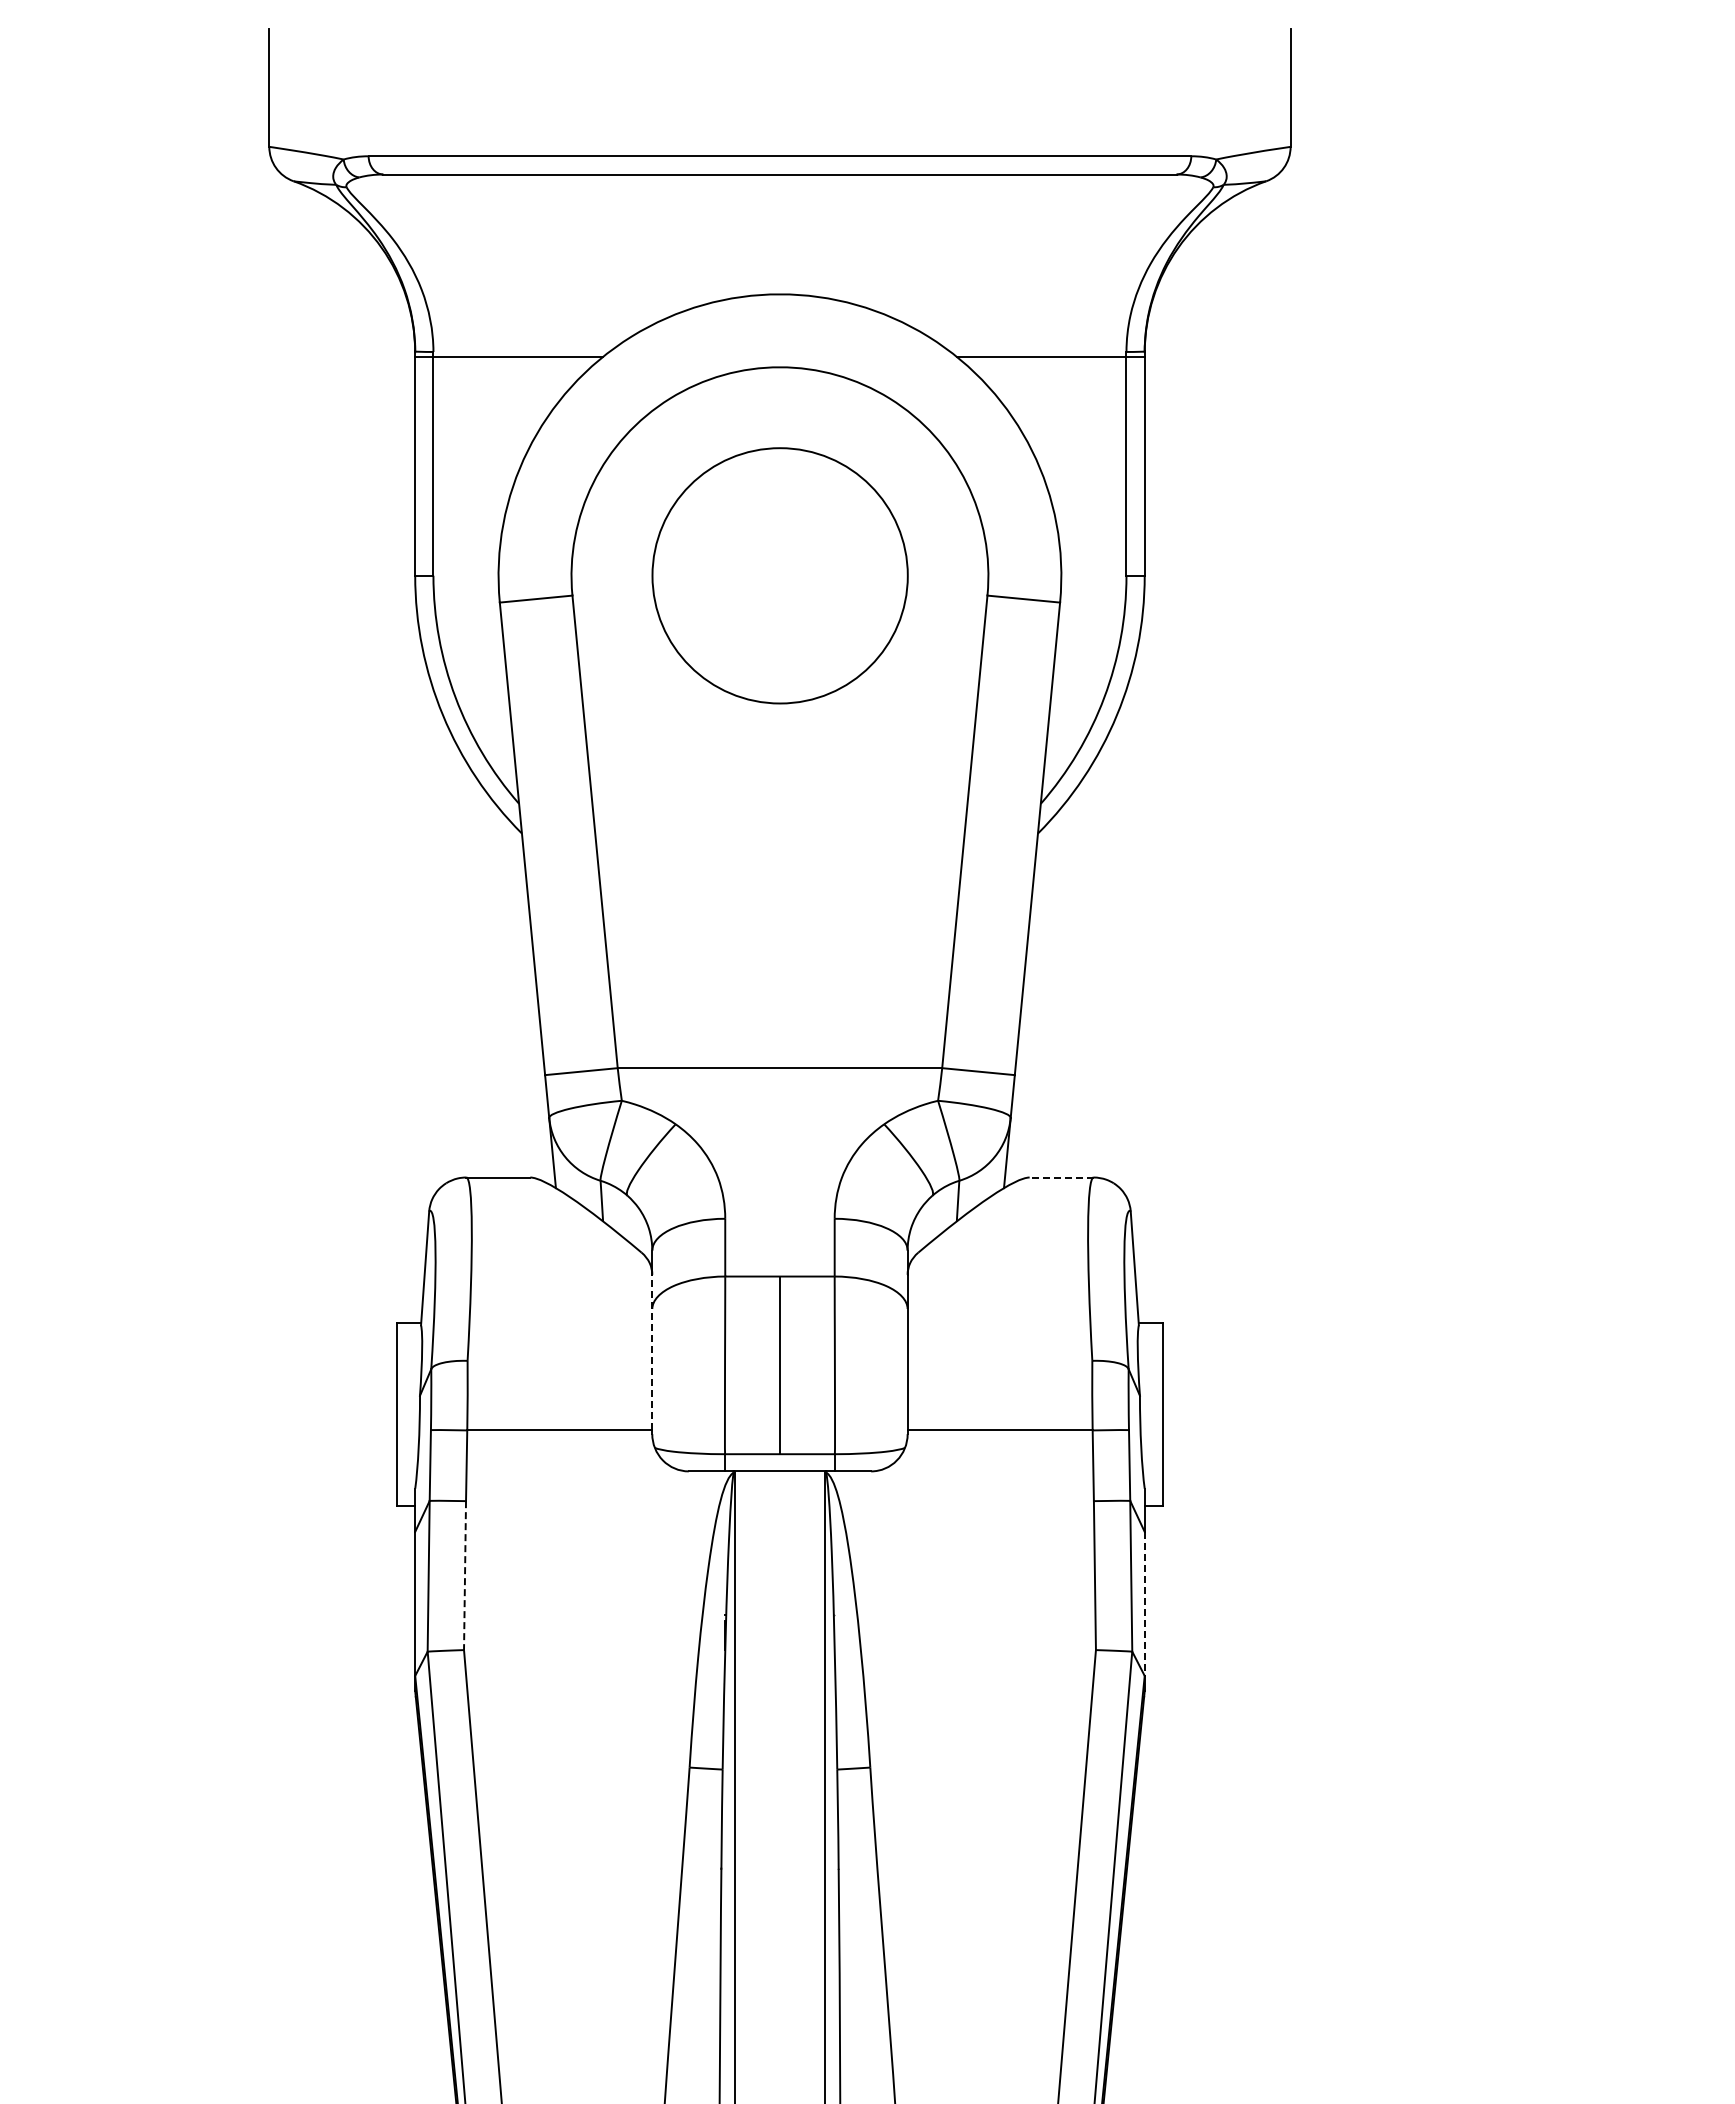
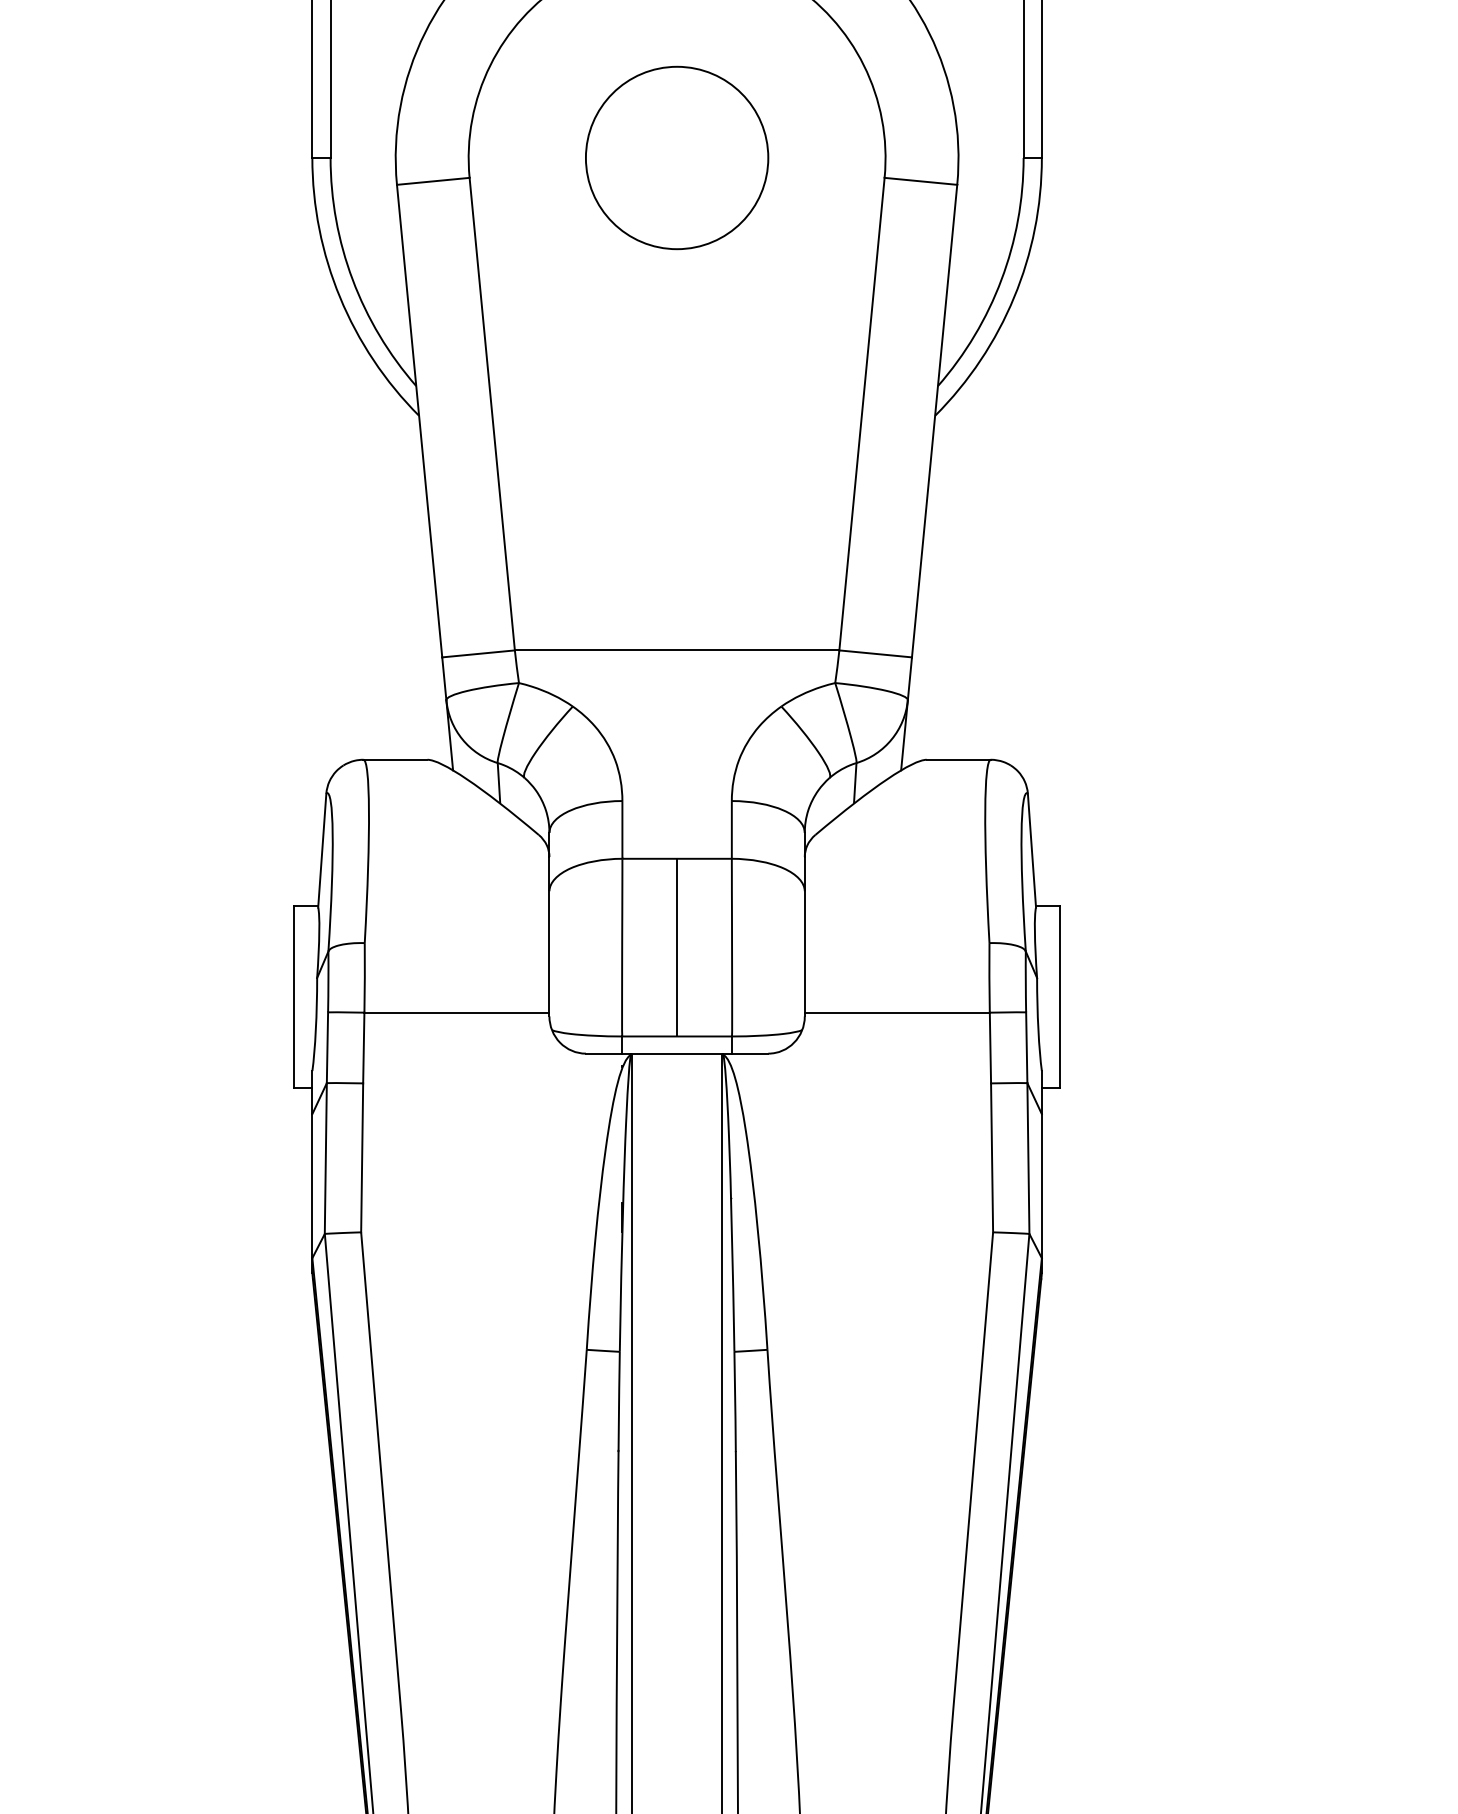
circle: (779, 575) -> (676, 157), size x0.71
line: (1061, 1177) -> (958, 759), dashed -> solid
line: (652, 1352) -> (549, 934), dashed -> solid
line: (465, 1576) -> (362, 1158), dashed -> solid
line: (1144, 1604) -> (1041, 1186), dashed -> solid

